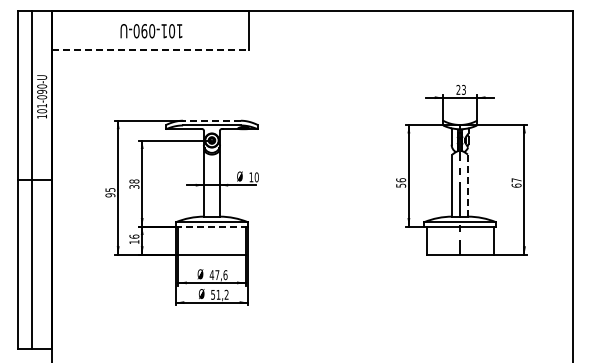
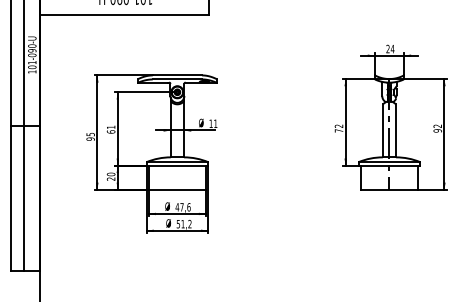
line: (150, 50) -> (124, 15), dashed -> solid
text: (463, 89) -> (392, 48), 23 -> 24
line: (211, 120) -> (177, 75), dashed -> solid
text: (256, 177) -> (215, 123), 10 -> 11
text: (401, 182) -> (339, 128), 56 -> 72
text: (516, 182) -> (437, 128), 67 -> 92
text: (134, 183) -> (111, 129), 38 -> 61
line: (467, 185) -> (395, 130), dashed -> solid
line: (211, 226) -> (177, 165), dashed -> solid
text: (133, 239) -> (110, 176), 16 -> 20

